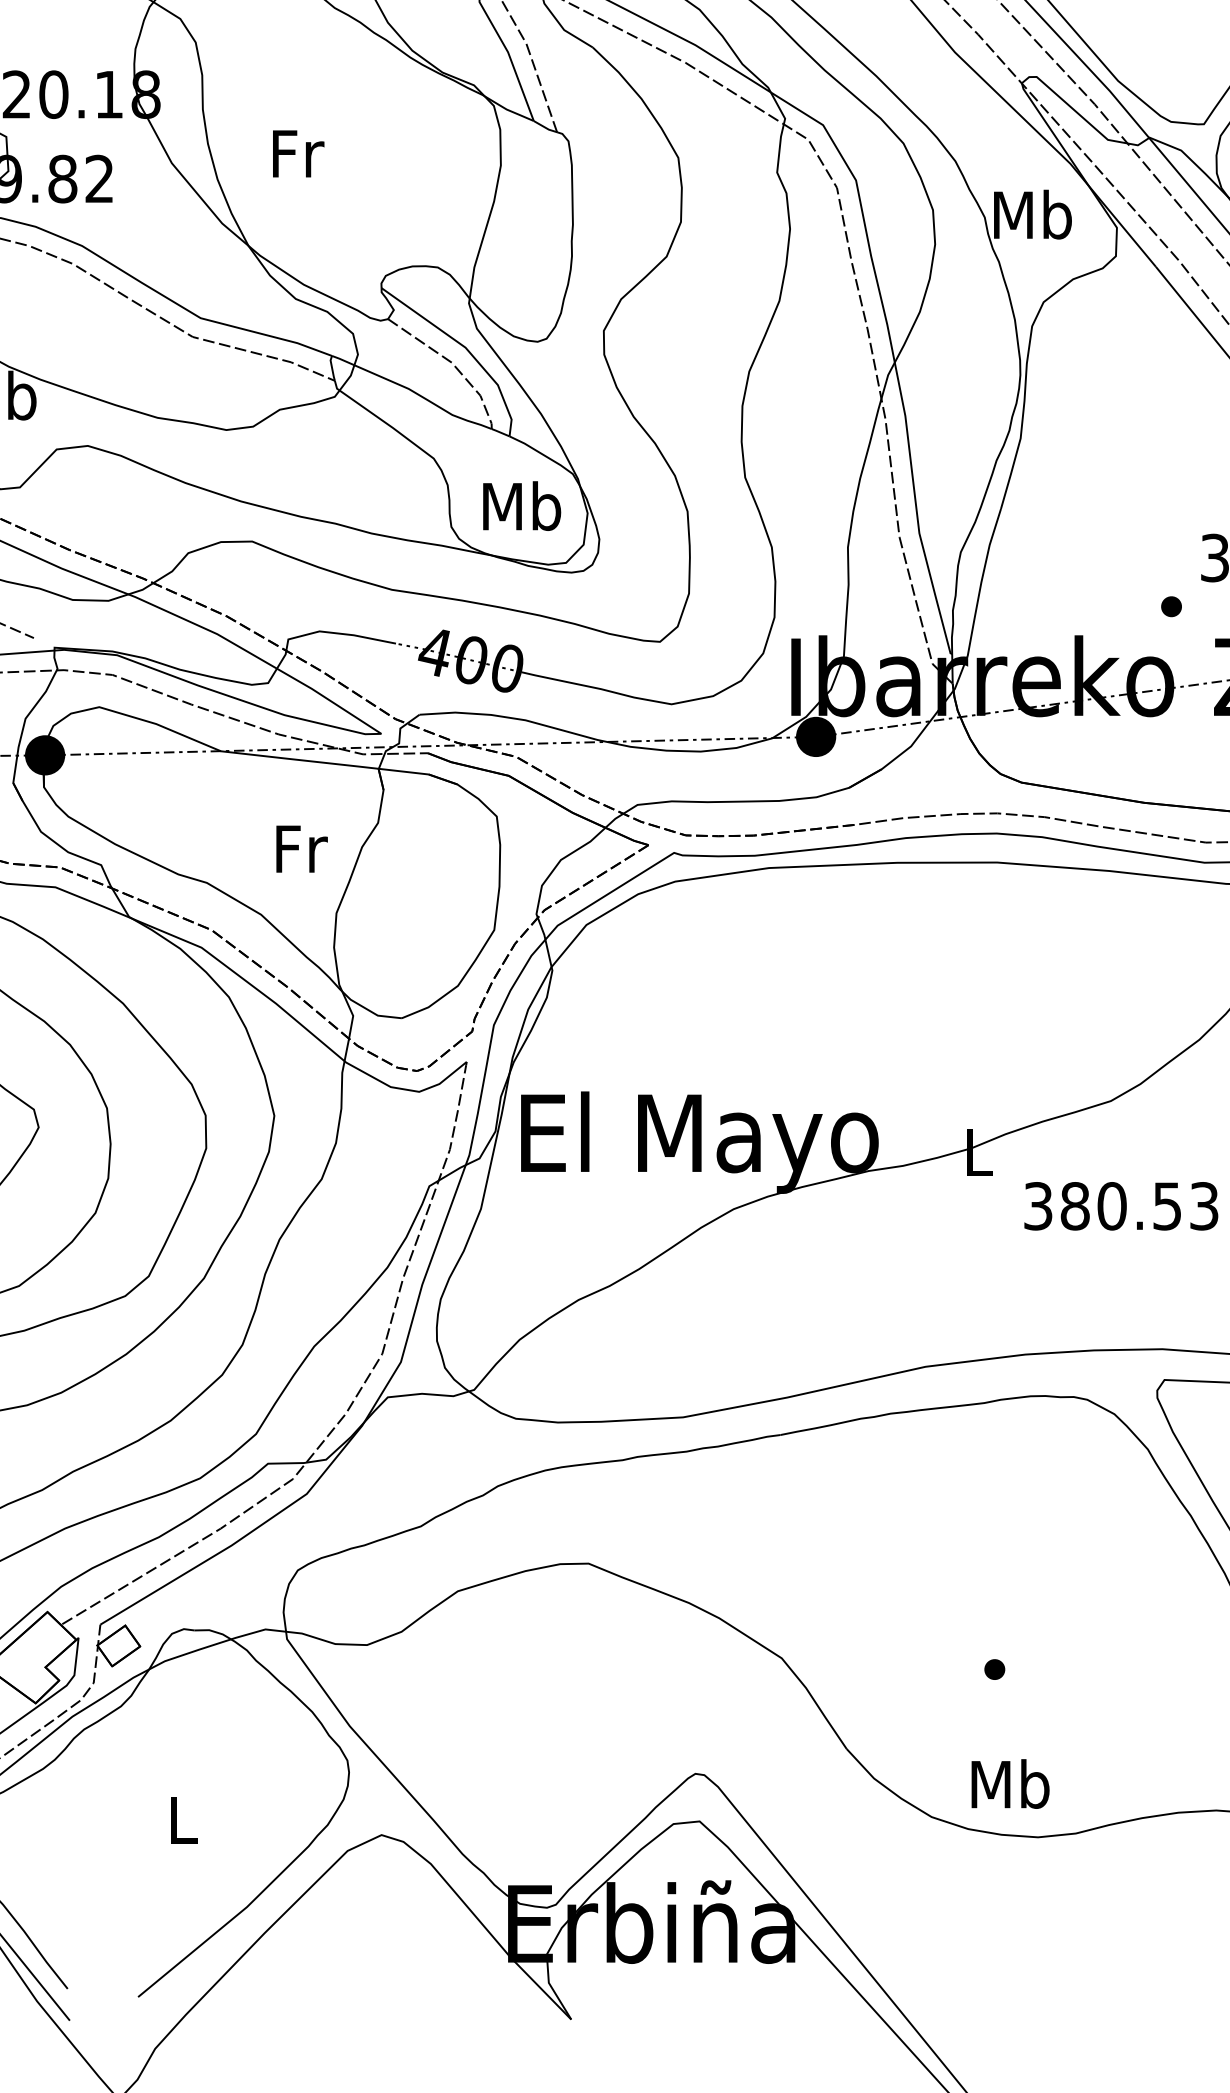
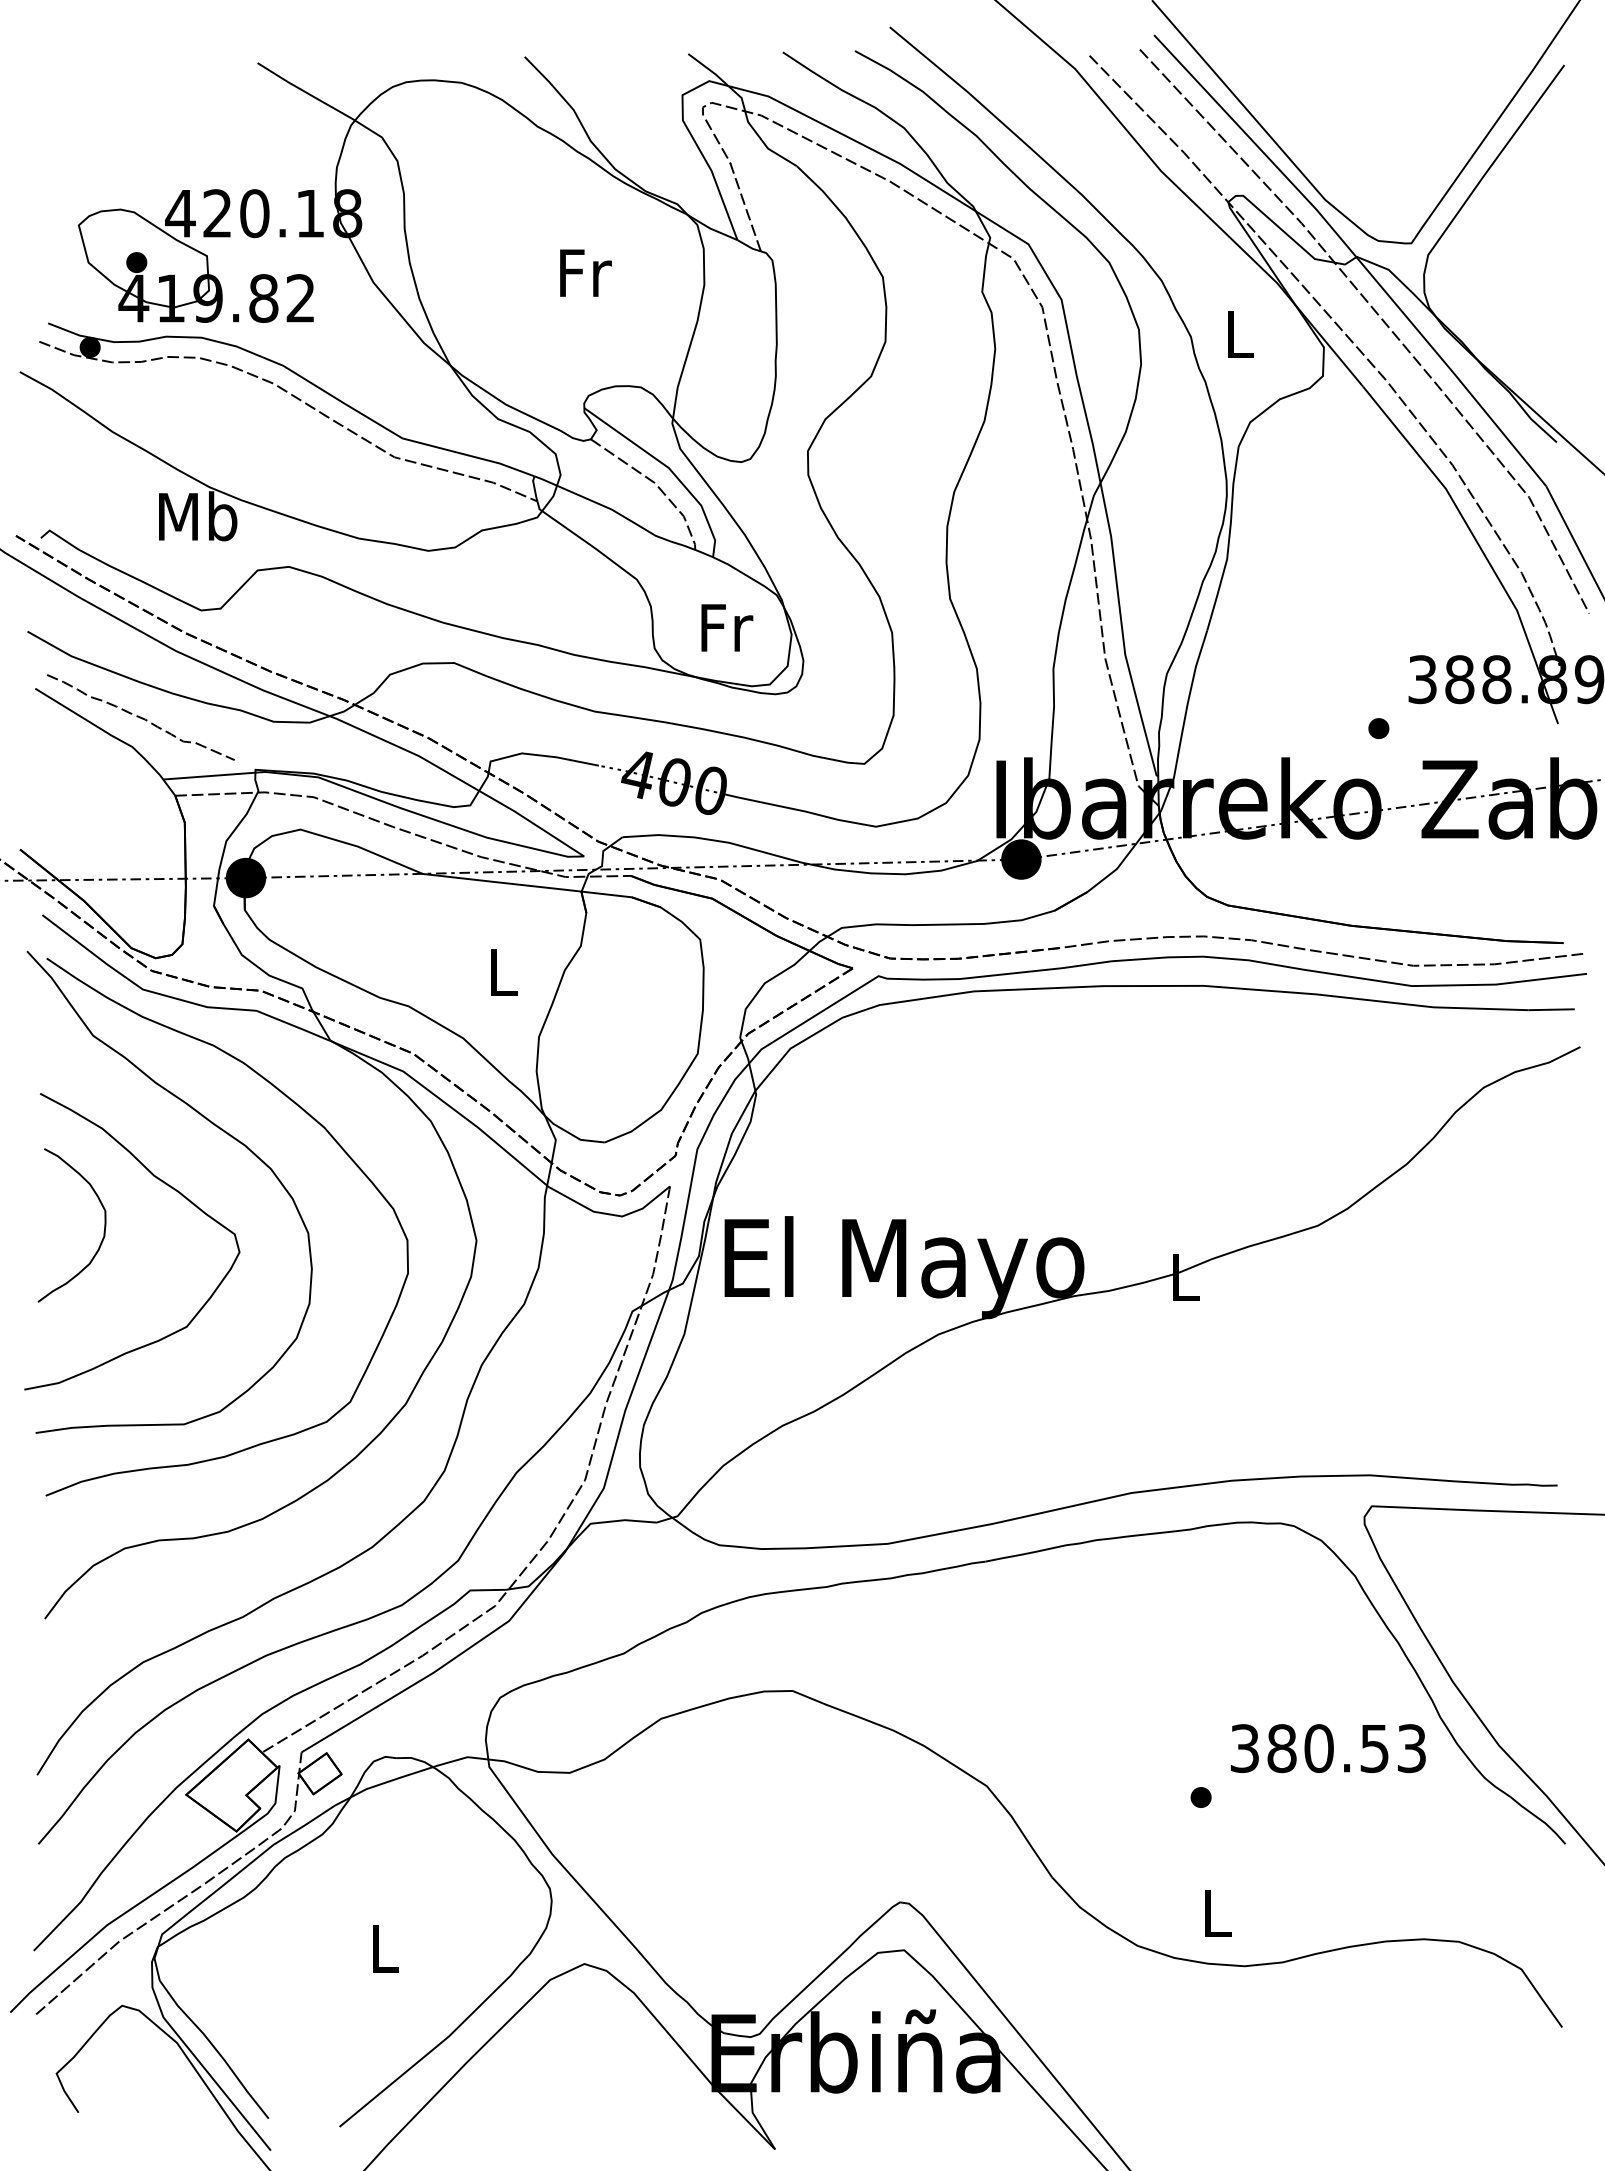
text: (298, 153) -> (585, 272), moved
text: (1032, 214) -> (1239, 334), Mb -> L
text: (521, 506) -> (725, 627), Mb -> Fr
text: (302, 848) -> (504, 971), Fr -> L
text: (1121, 1206) -> (1328, 1748), moved
text: (1010, 1783) -> (1216, 1912), Mb -> L

